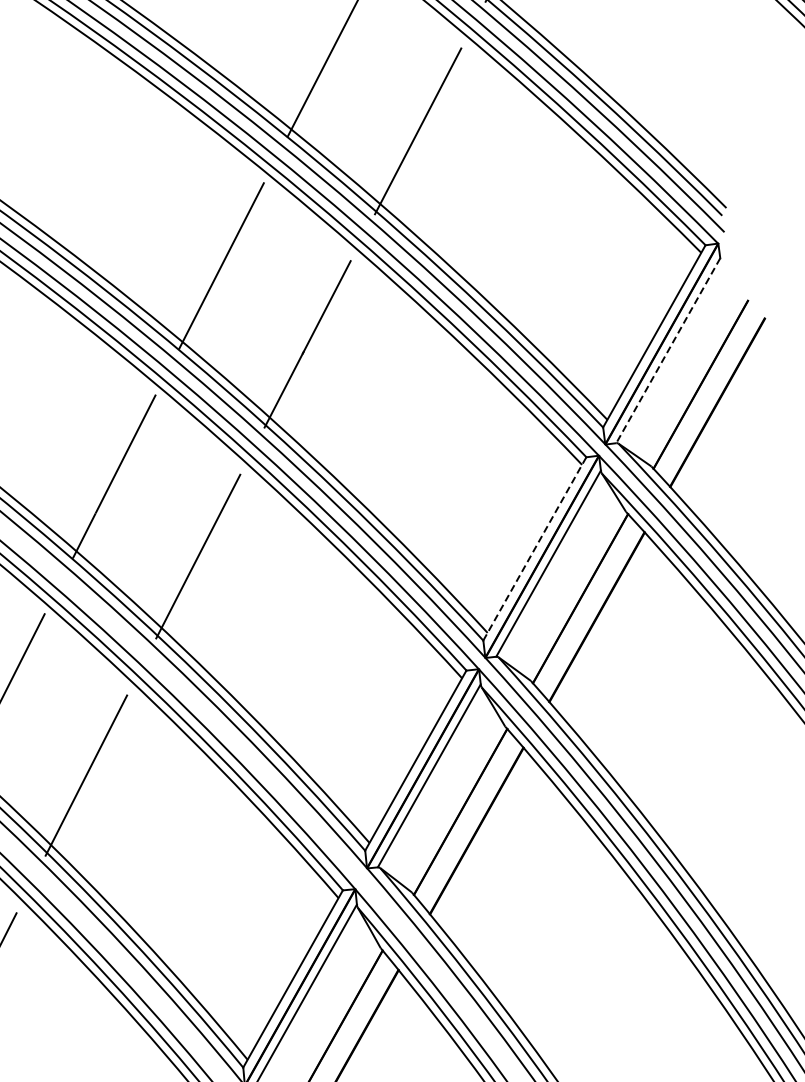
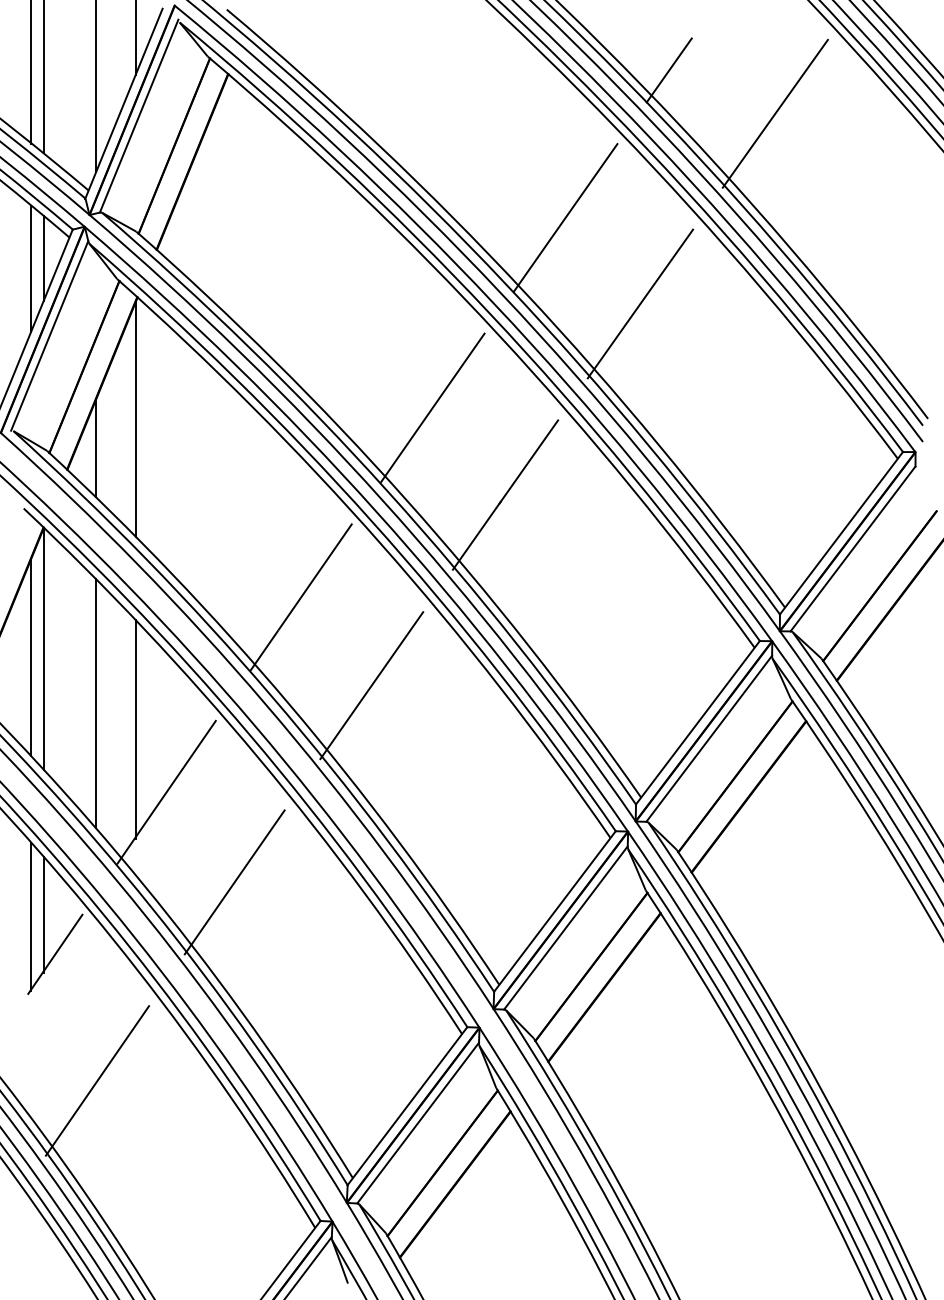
line: (667, 351) -> (852, 549), dashed -> solid
line: (534, 549) -> (697, 723), dashed -> solid

